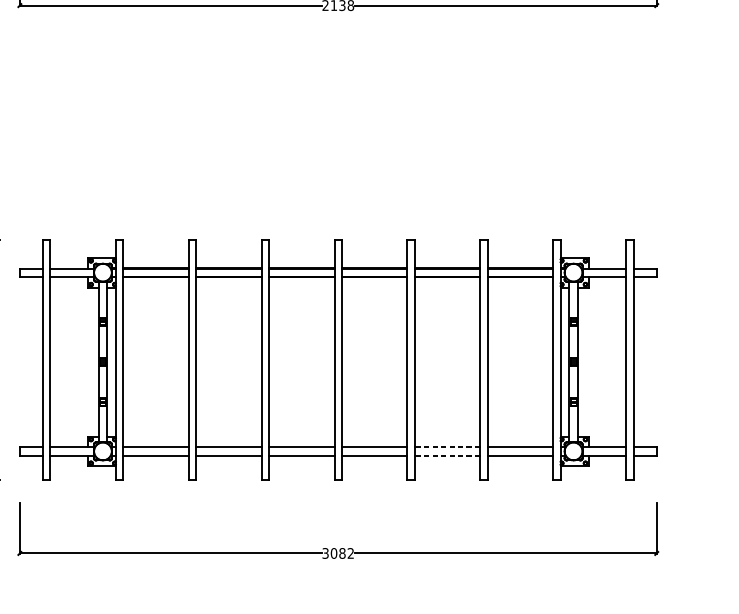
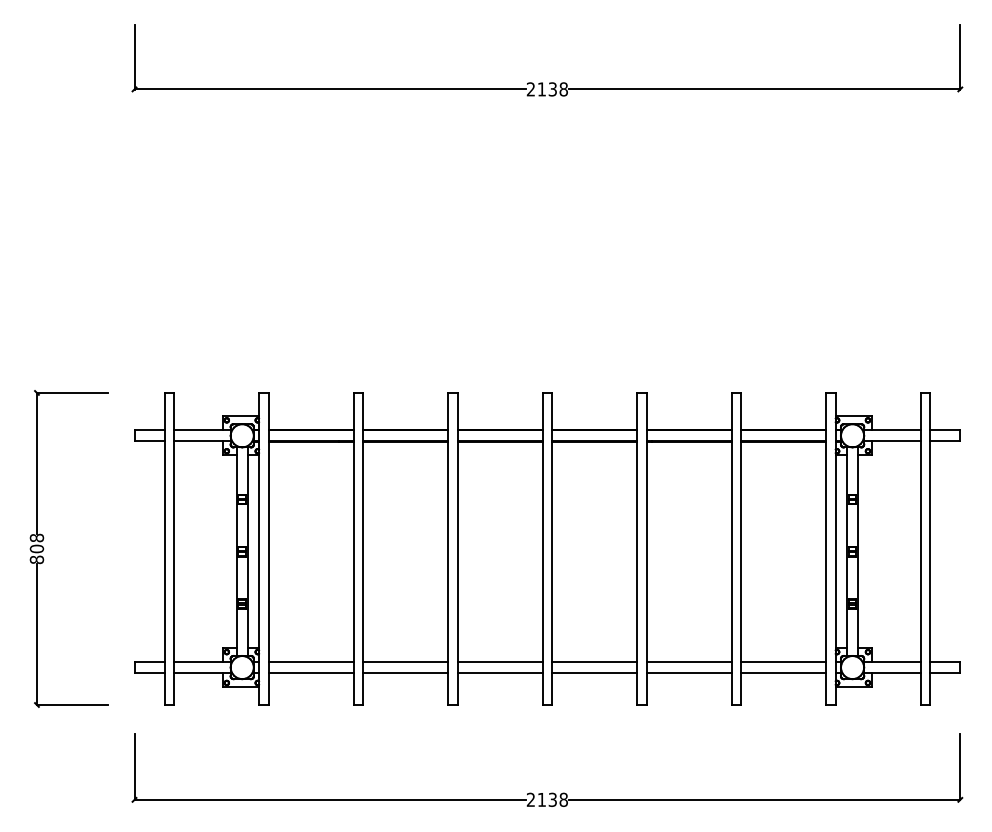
line: (447, 447) -> (688, 662), dashed -> solid
line: (447, 455) -> (688, 672), dashed -> solid
text: (338, 553) -> (547, 799), 3082 -> 2138

